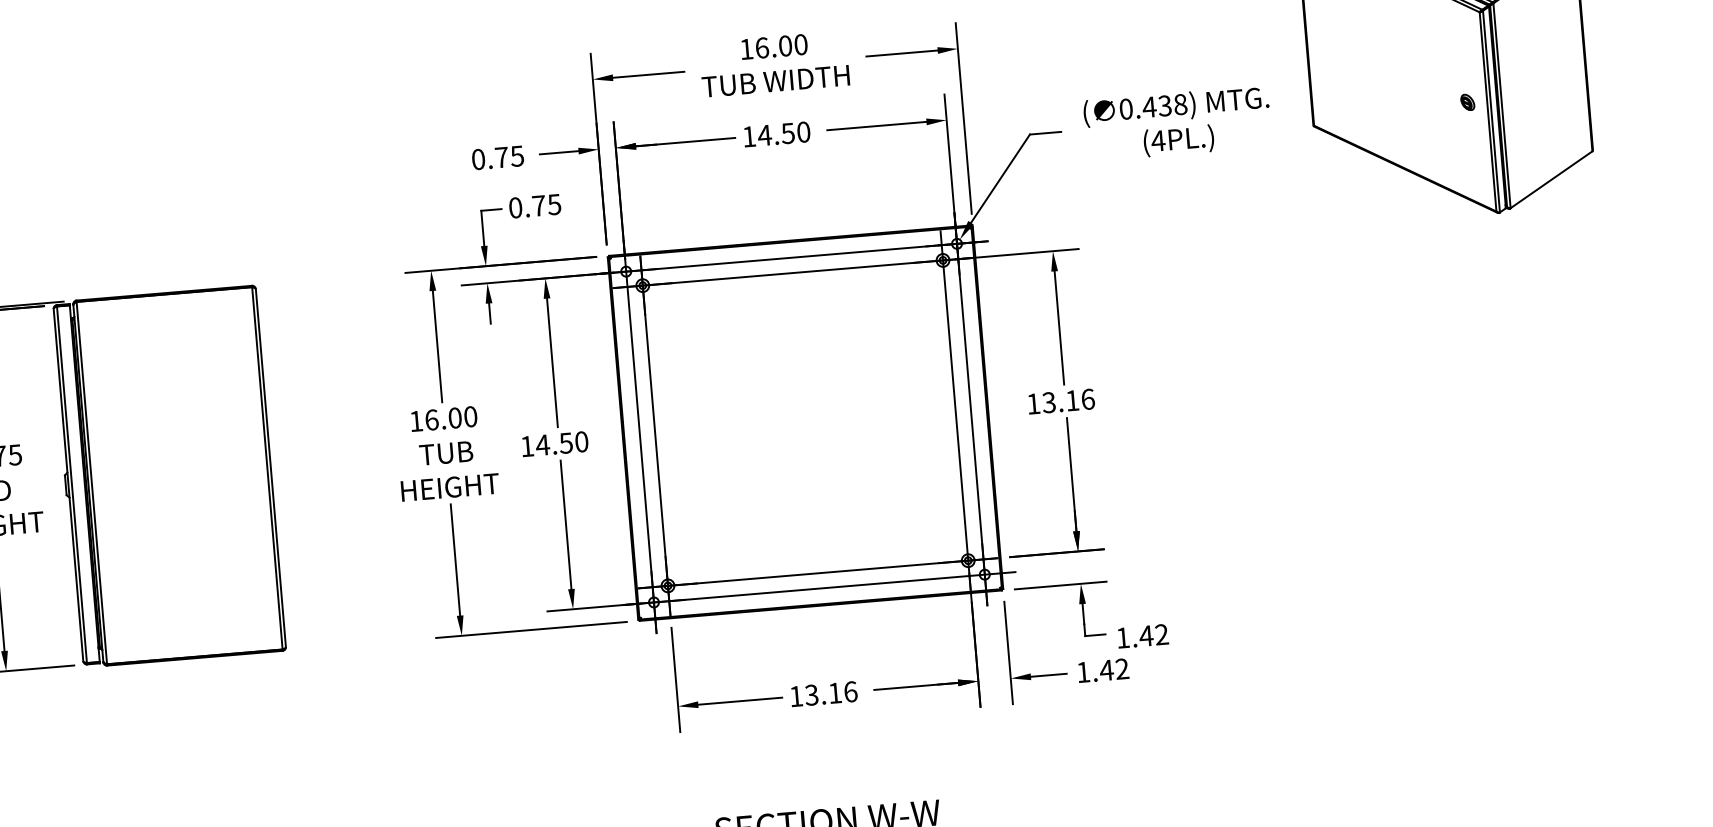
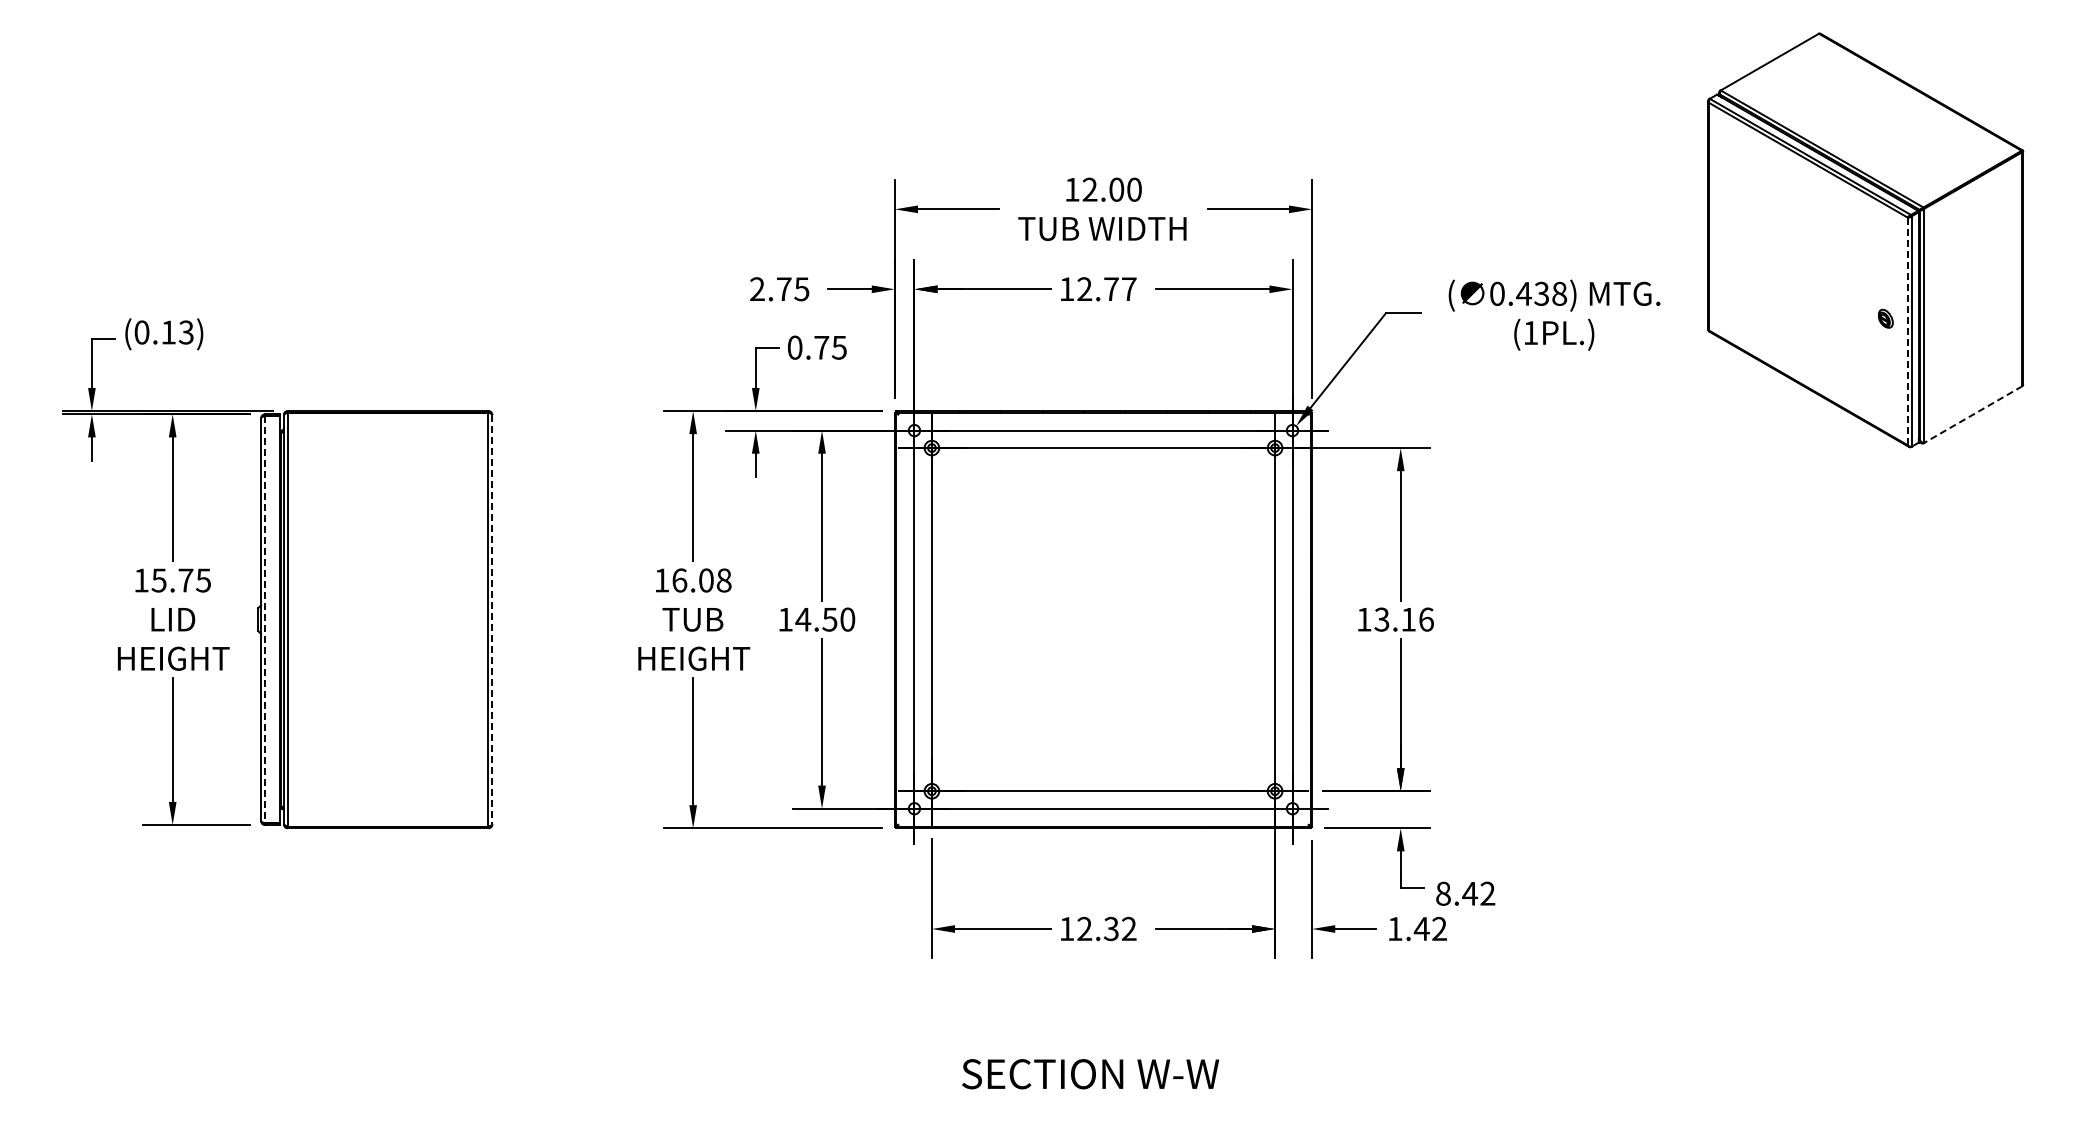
text: (761, 47) -> (1089, 189), 16.00 -> 12.00
line: (1487, 111) -> (1907, 331), solid -> dashed
text: (783, 134) -> (1106, 289), 14.50 -> 12.77
text: (1158, 140) -> (1530, 332), (4PL.) -> (1PL.)
text: (478, 159) -> (757, 289), 0.75 -> 2.75
line: (1551, 179) -> (1973, 414), solid -> dashed
text: (470, 416) -> (723, 580), 16.00 -> 16.08
line: (270, 467) -> (492, 619), solid -> dashed
line: (72, 484) -> (265, 619), solid -> dashed
text: (1123, 637) -> (1443, 893), 1.42 -> 8.42
text: (830, 693) -> (1106, 928), 13.16 -> 12.32

